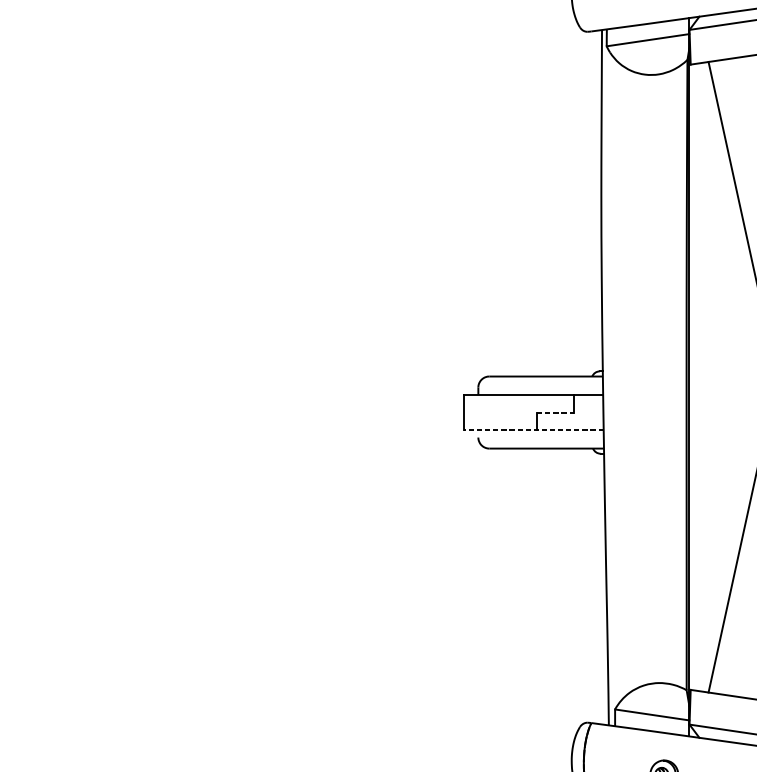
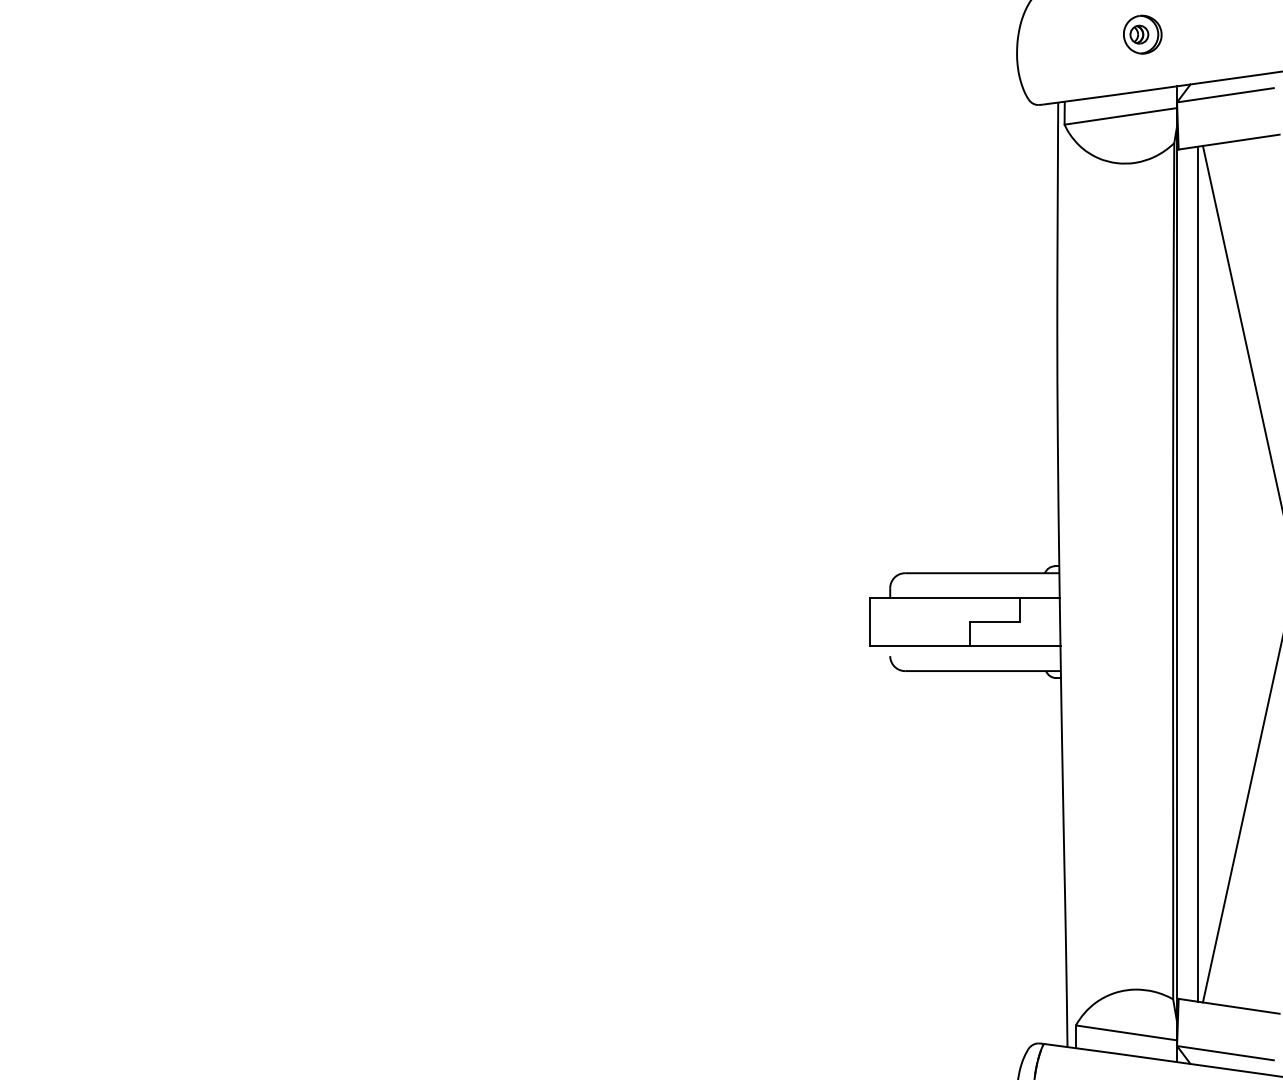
line: (704, 376) -> (1197, 573), added
line: (555, 412) -> (995, 622), dashed -> solid
line: (533, 430) -> (964, 646), dashed -> solid

